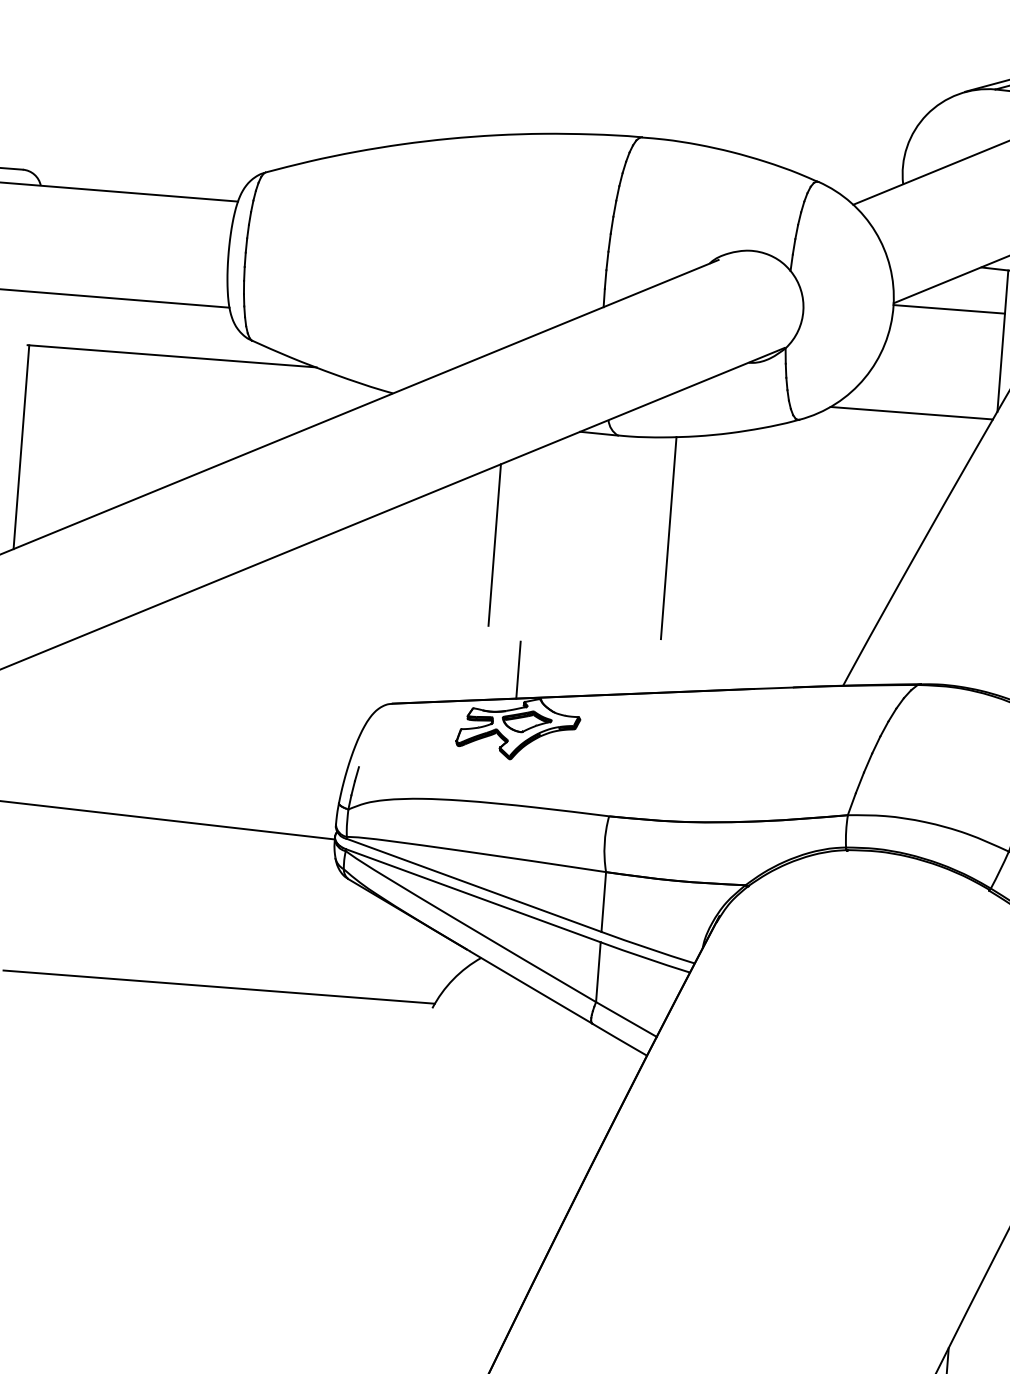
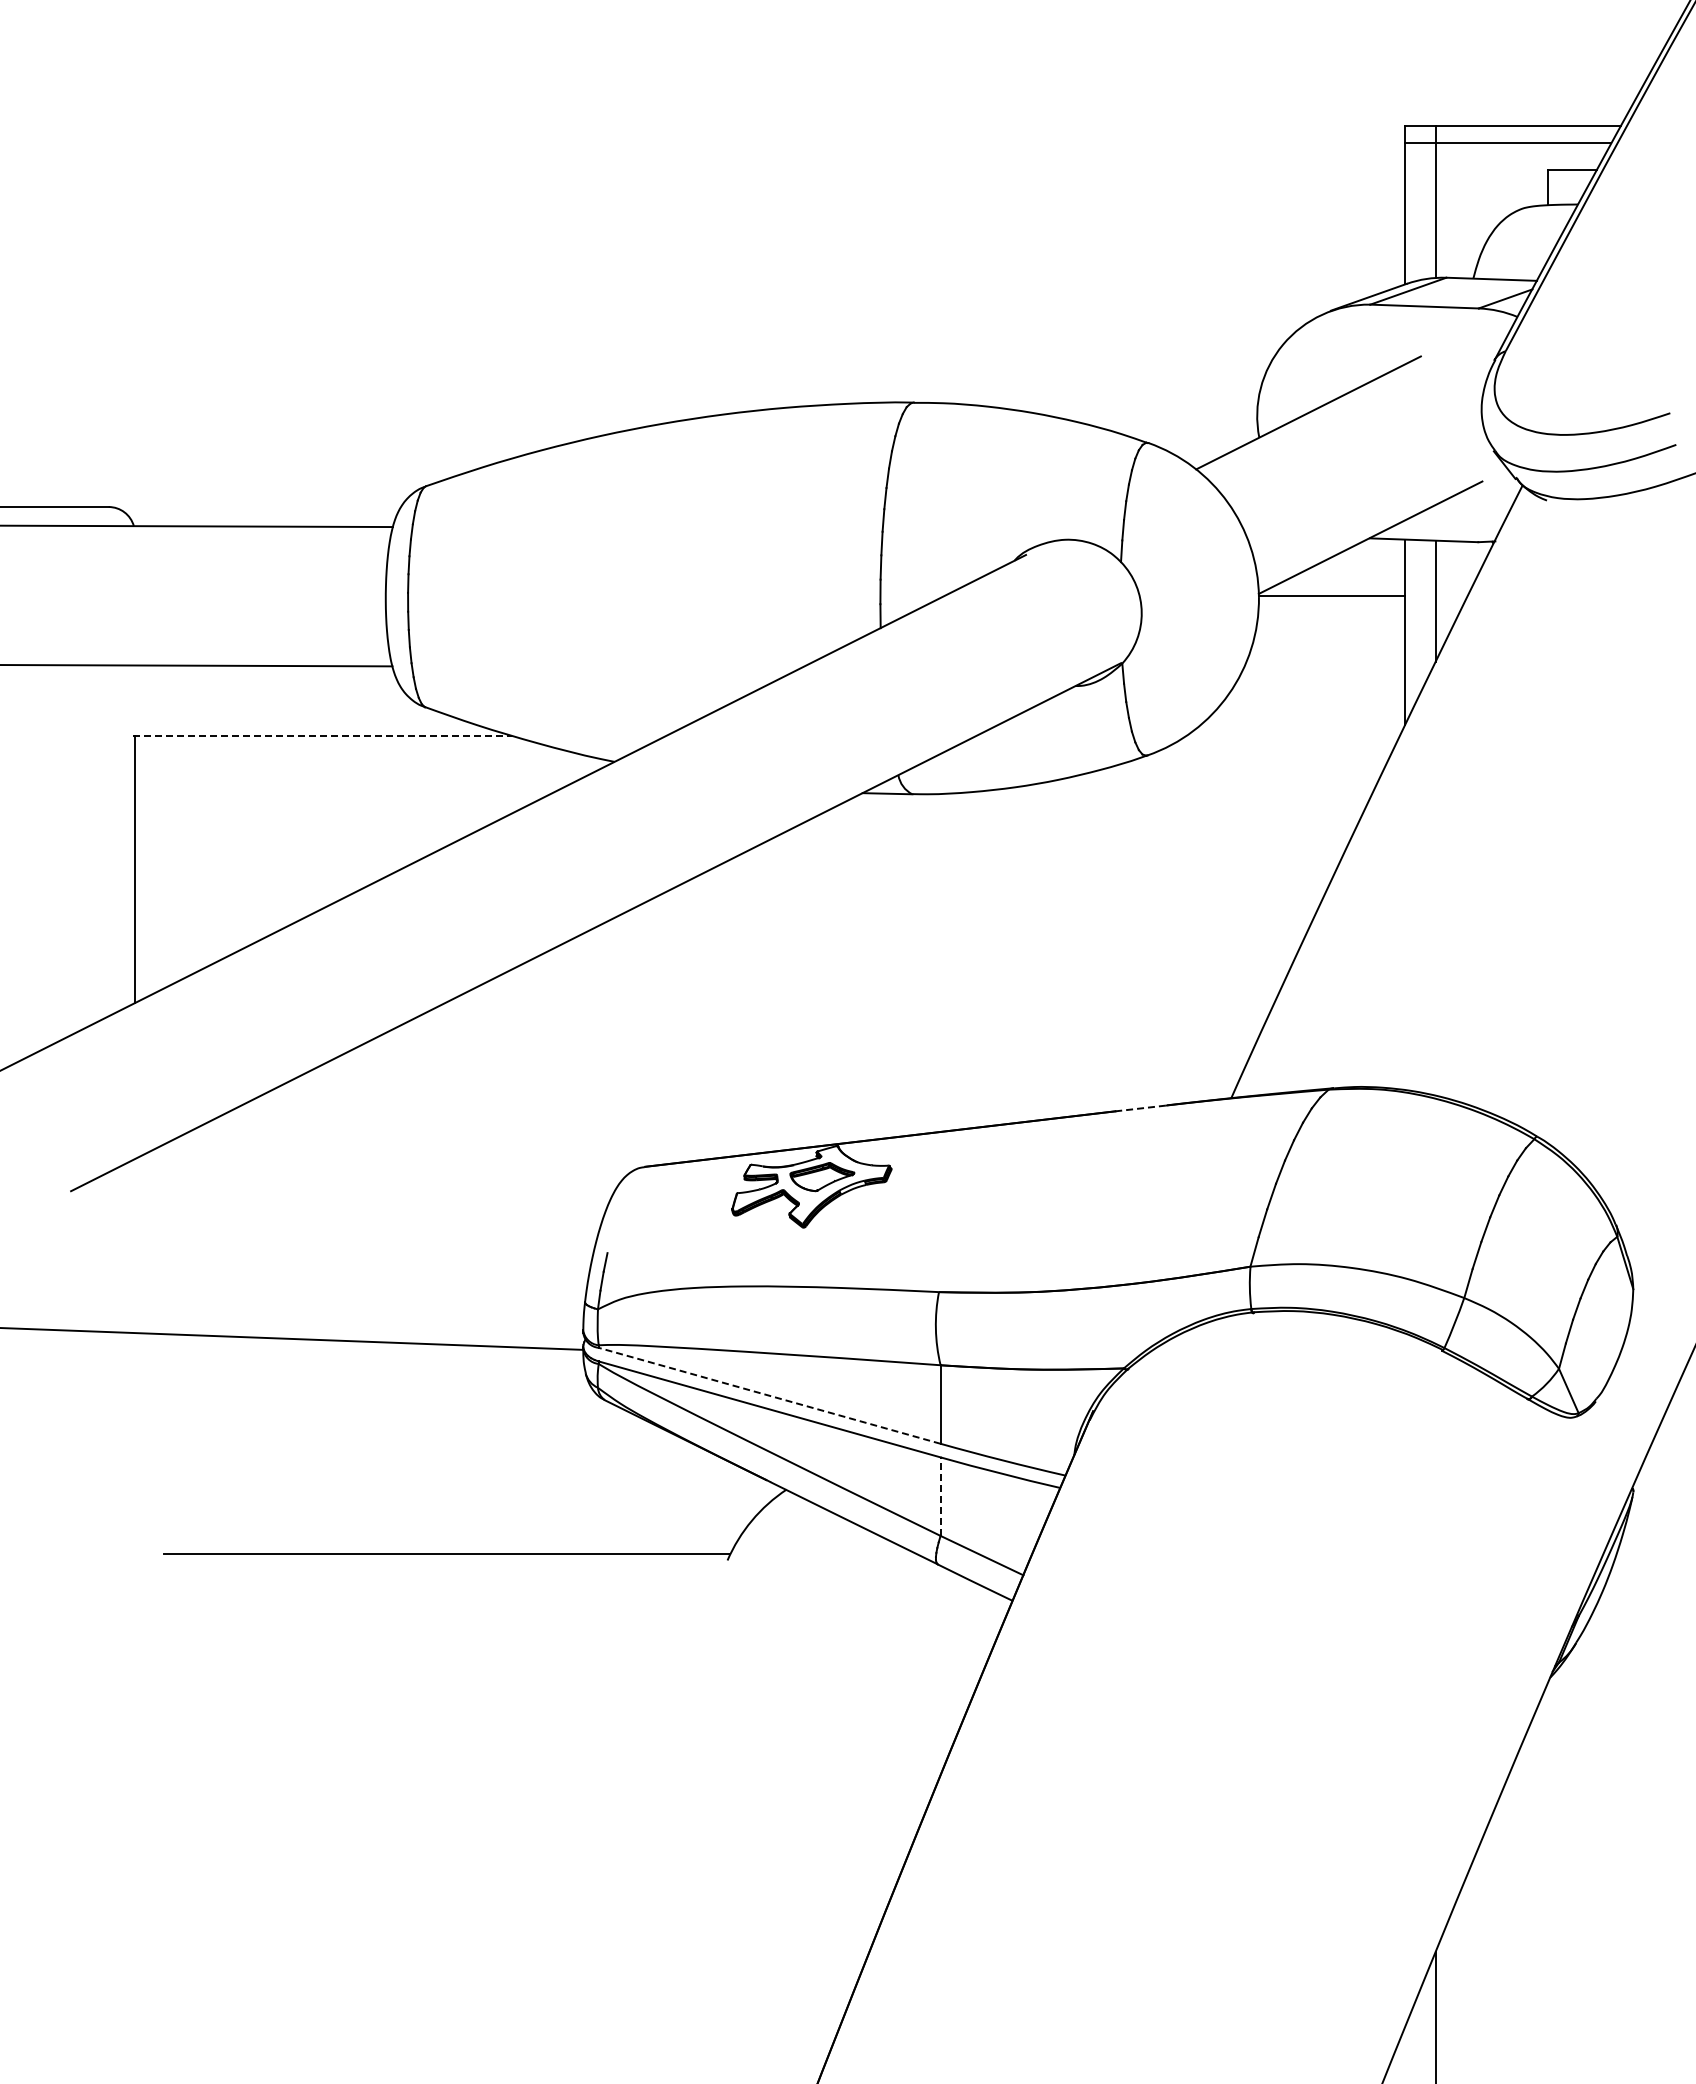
line: (172, 356) -> (322, 735), solid -> dashed
line: (911, 413) -> (1293, 735), removed
line: (668, 537) -> (988, 922), removed
line: (494, 545) -> (762, 949), removed
line: (518, 670) -> (805, 1110), removed
line: (773, 688) -> (1140, 1108), solid -> dashed
line: (473, 885) -> (769, 1395), solid -> dashed
line: (598, 972) -> (940, 1496), solid -> dashed

